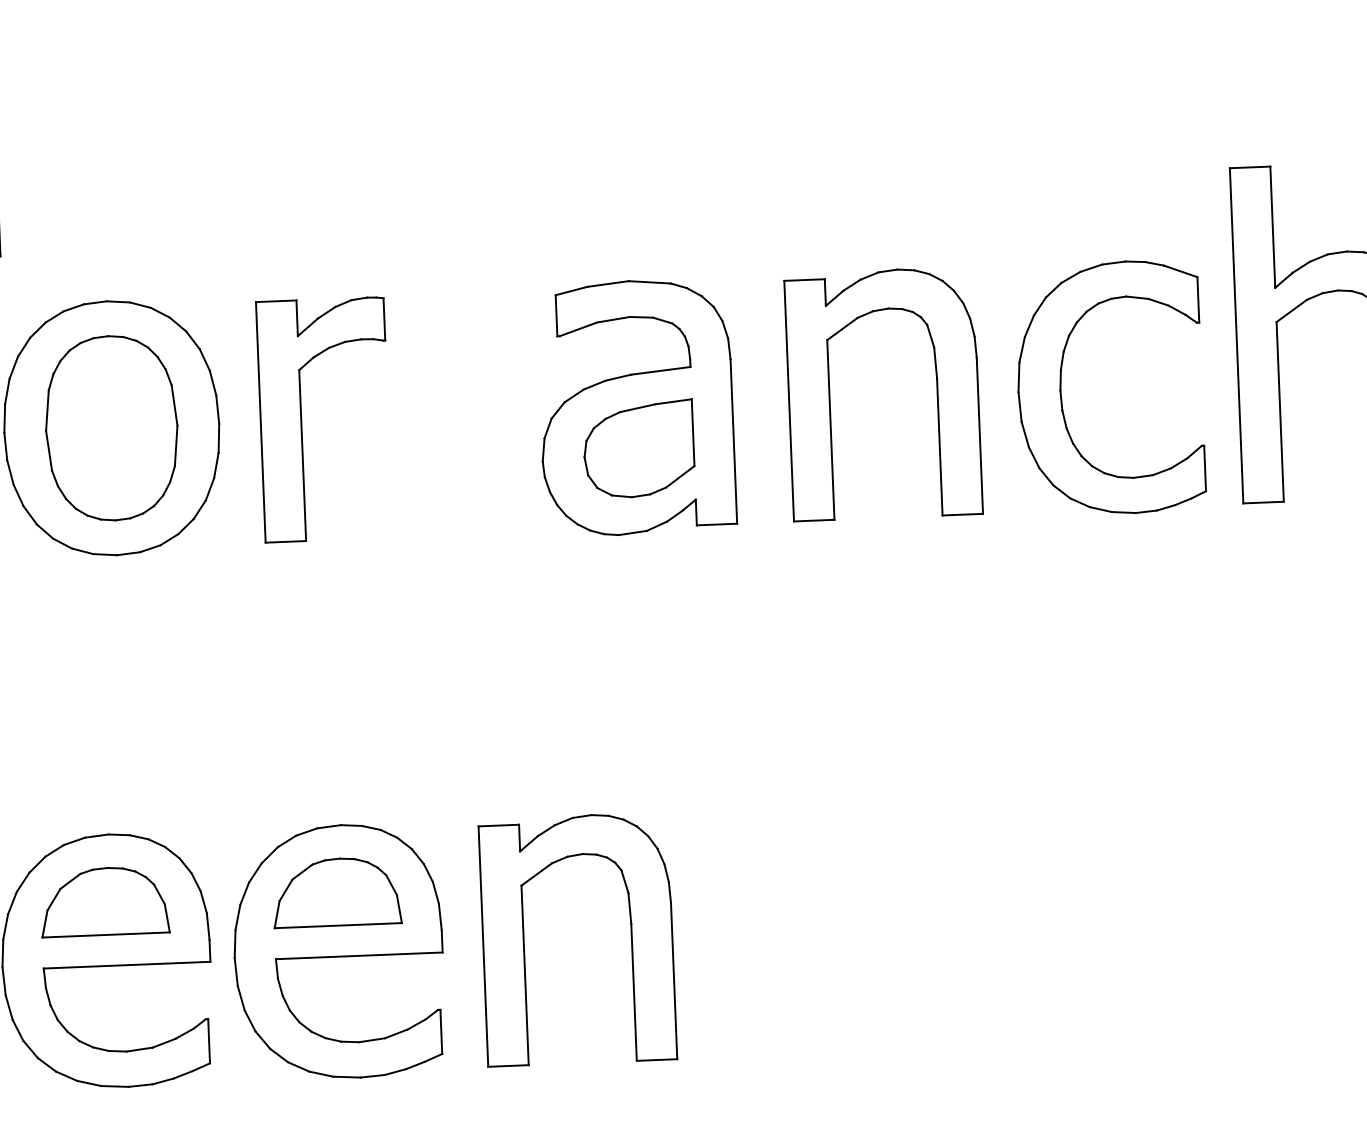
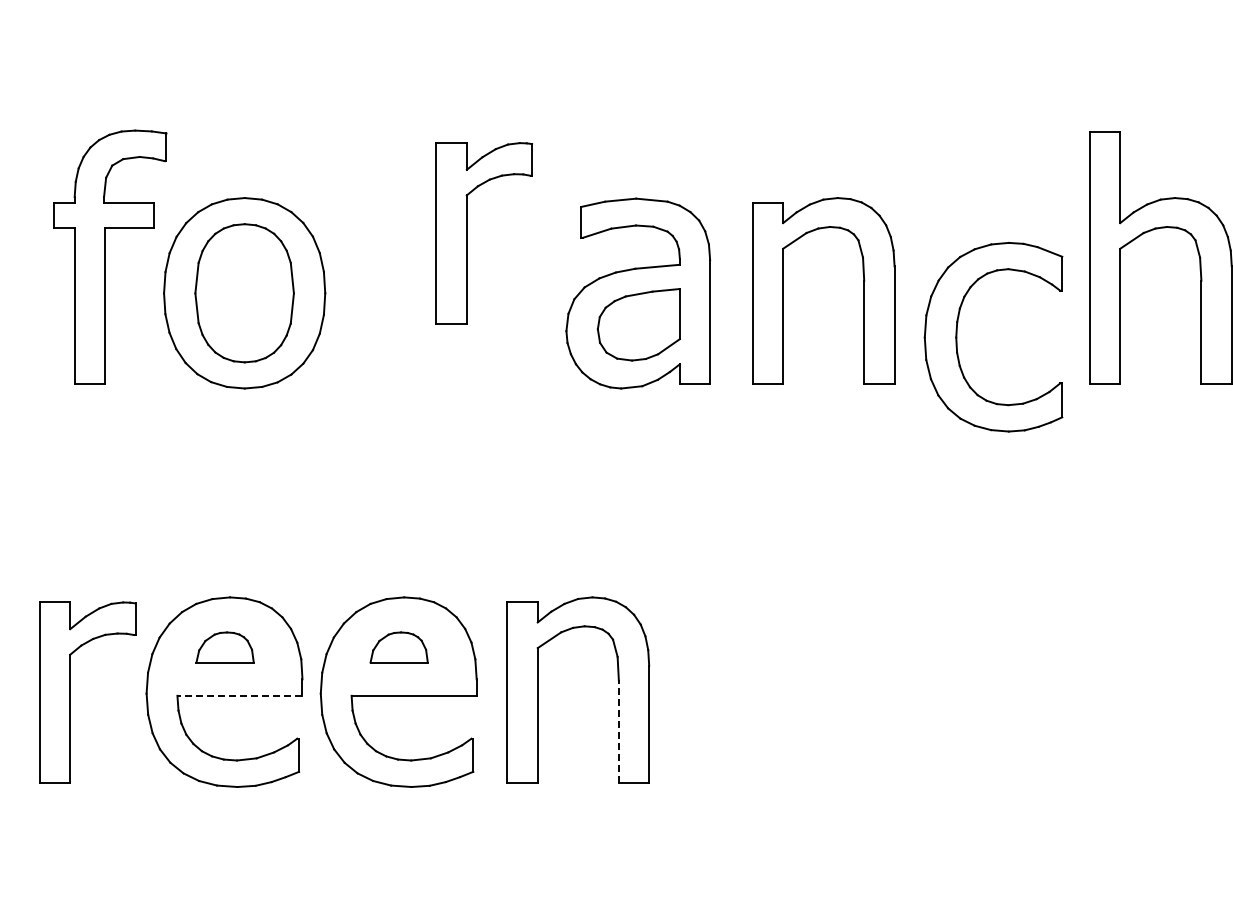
part: (1062, 390) -> (957, 337), moved
part: (302, 420) -> (467, 233), moved
part: (335, 892) -> (398, 647), size x0.6
part: (103, 901) -> (224, 647), size x0.6
line: (126, 964) -> (239, 695), solid -> dashed
line: (633, 991) -> (618, 730), solid -> dashed

